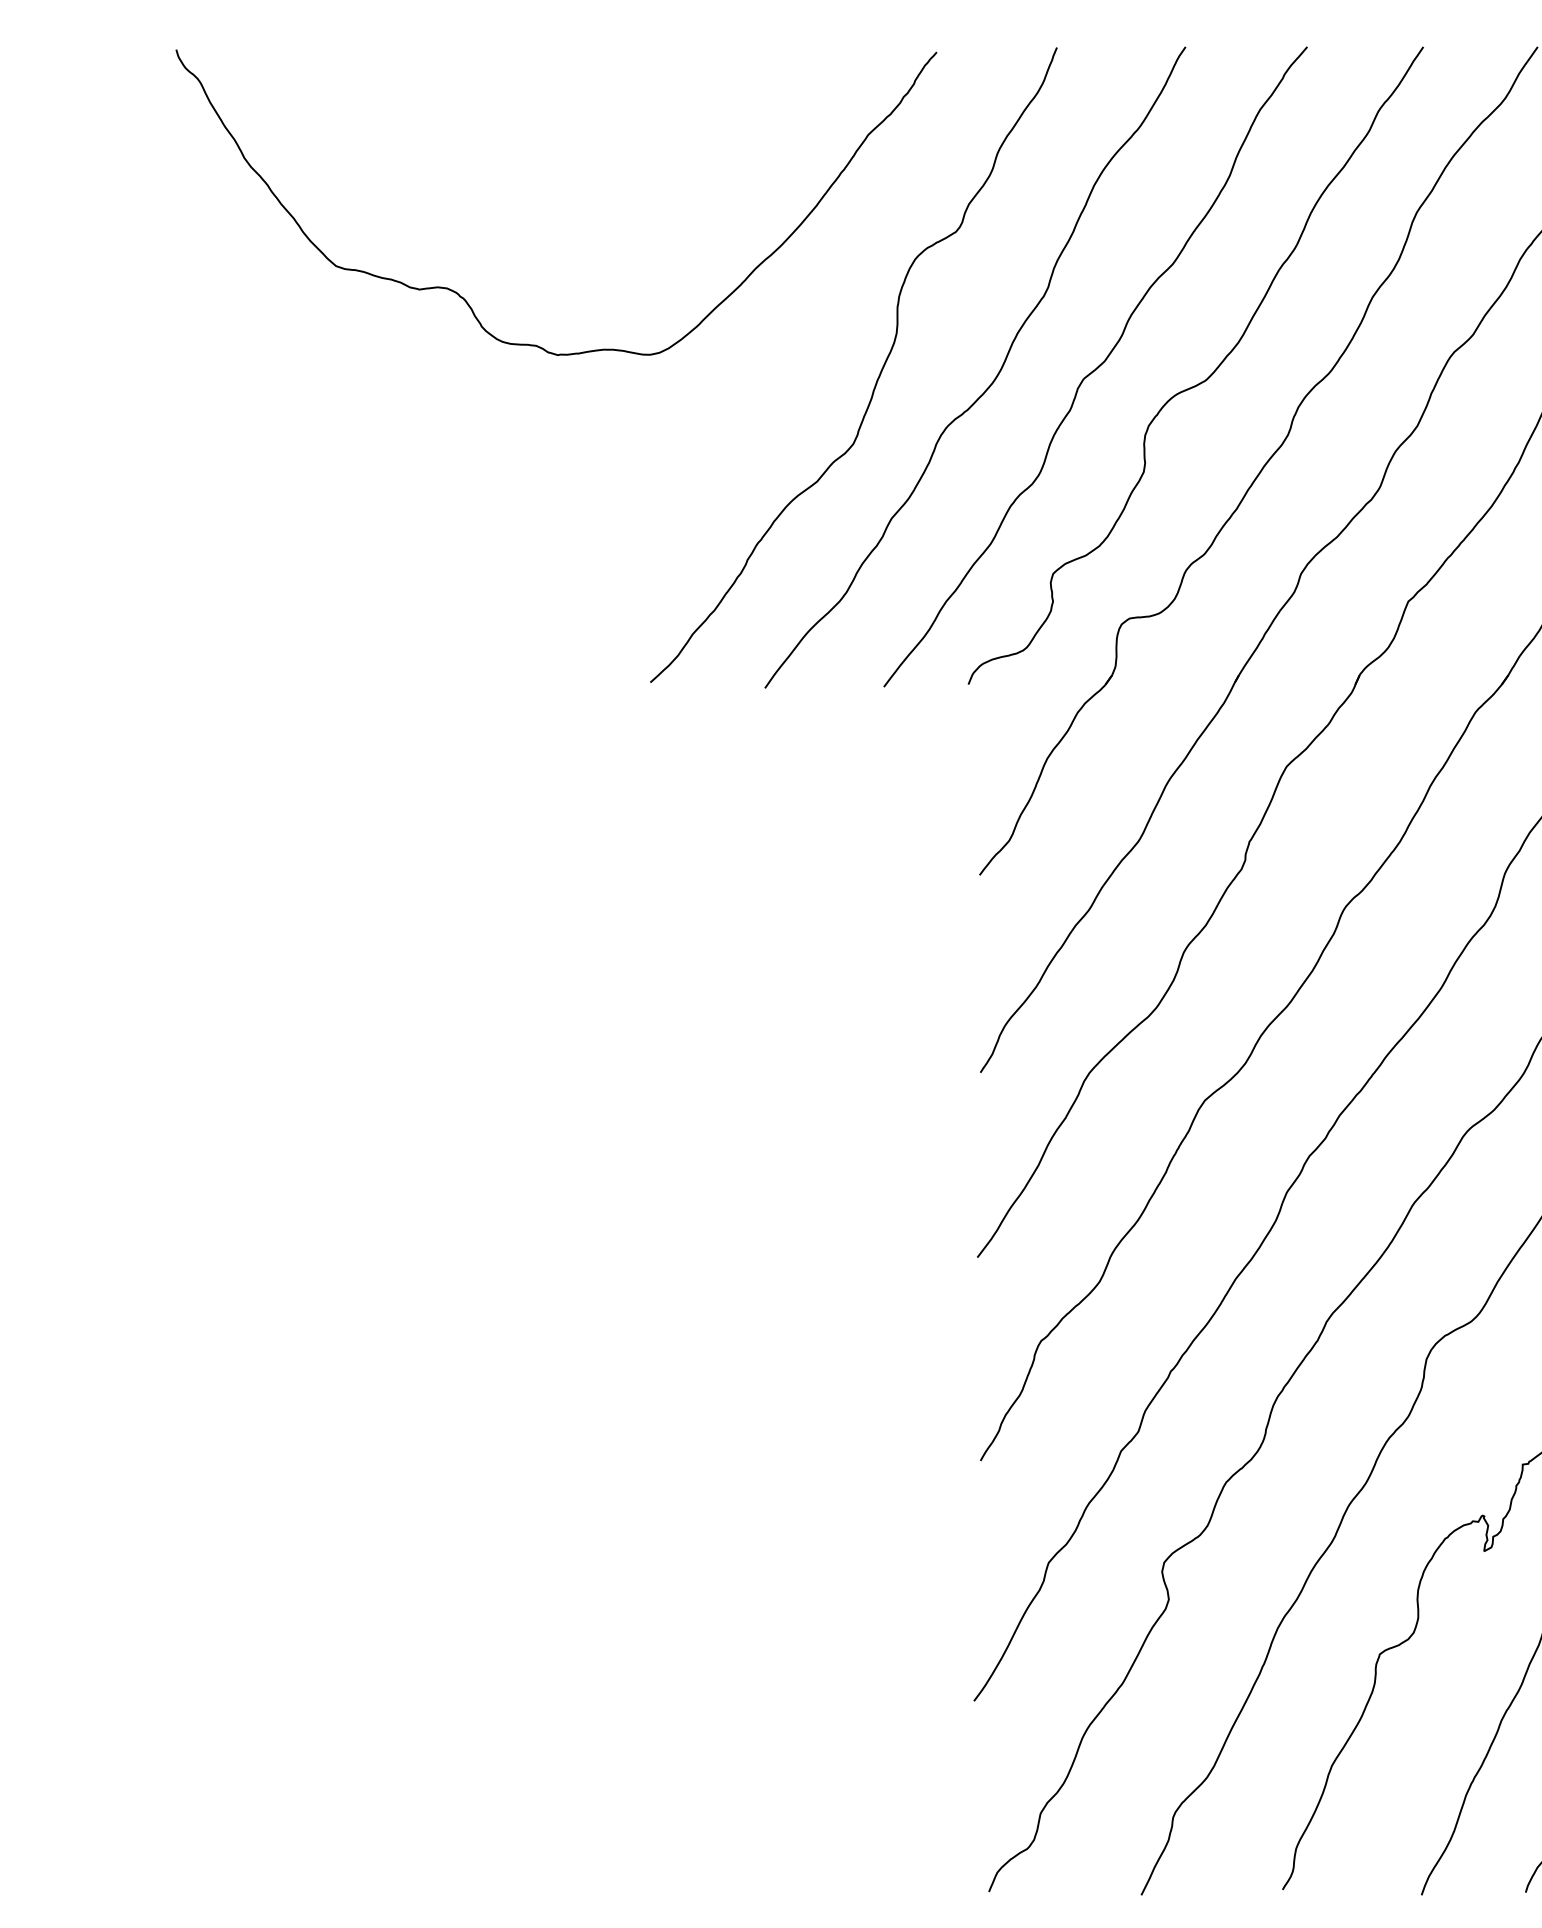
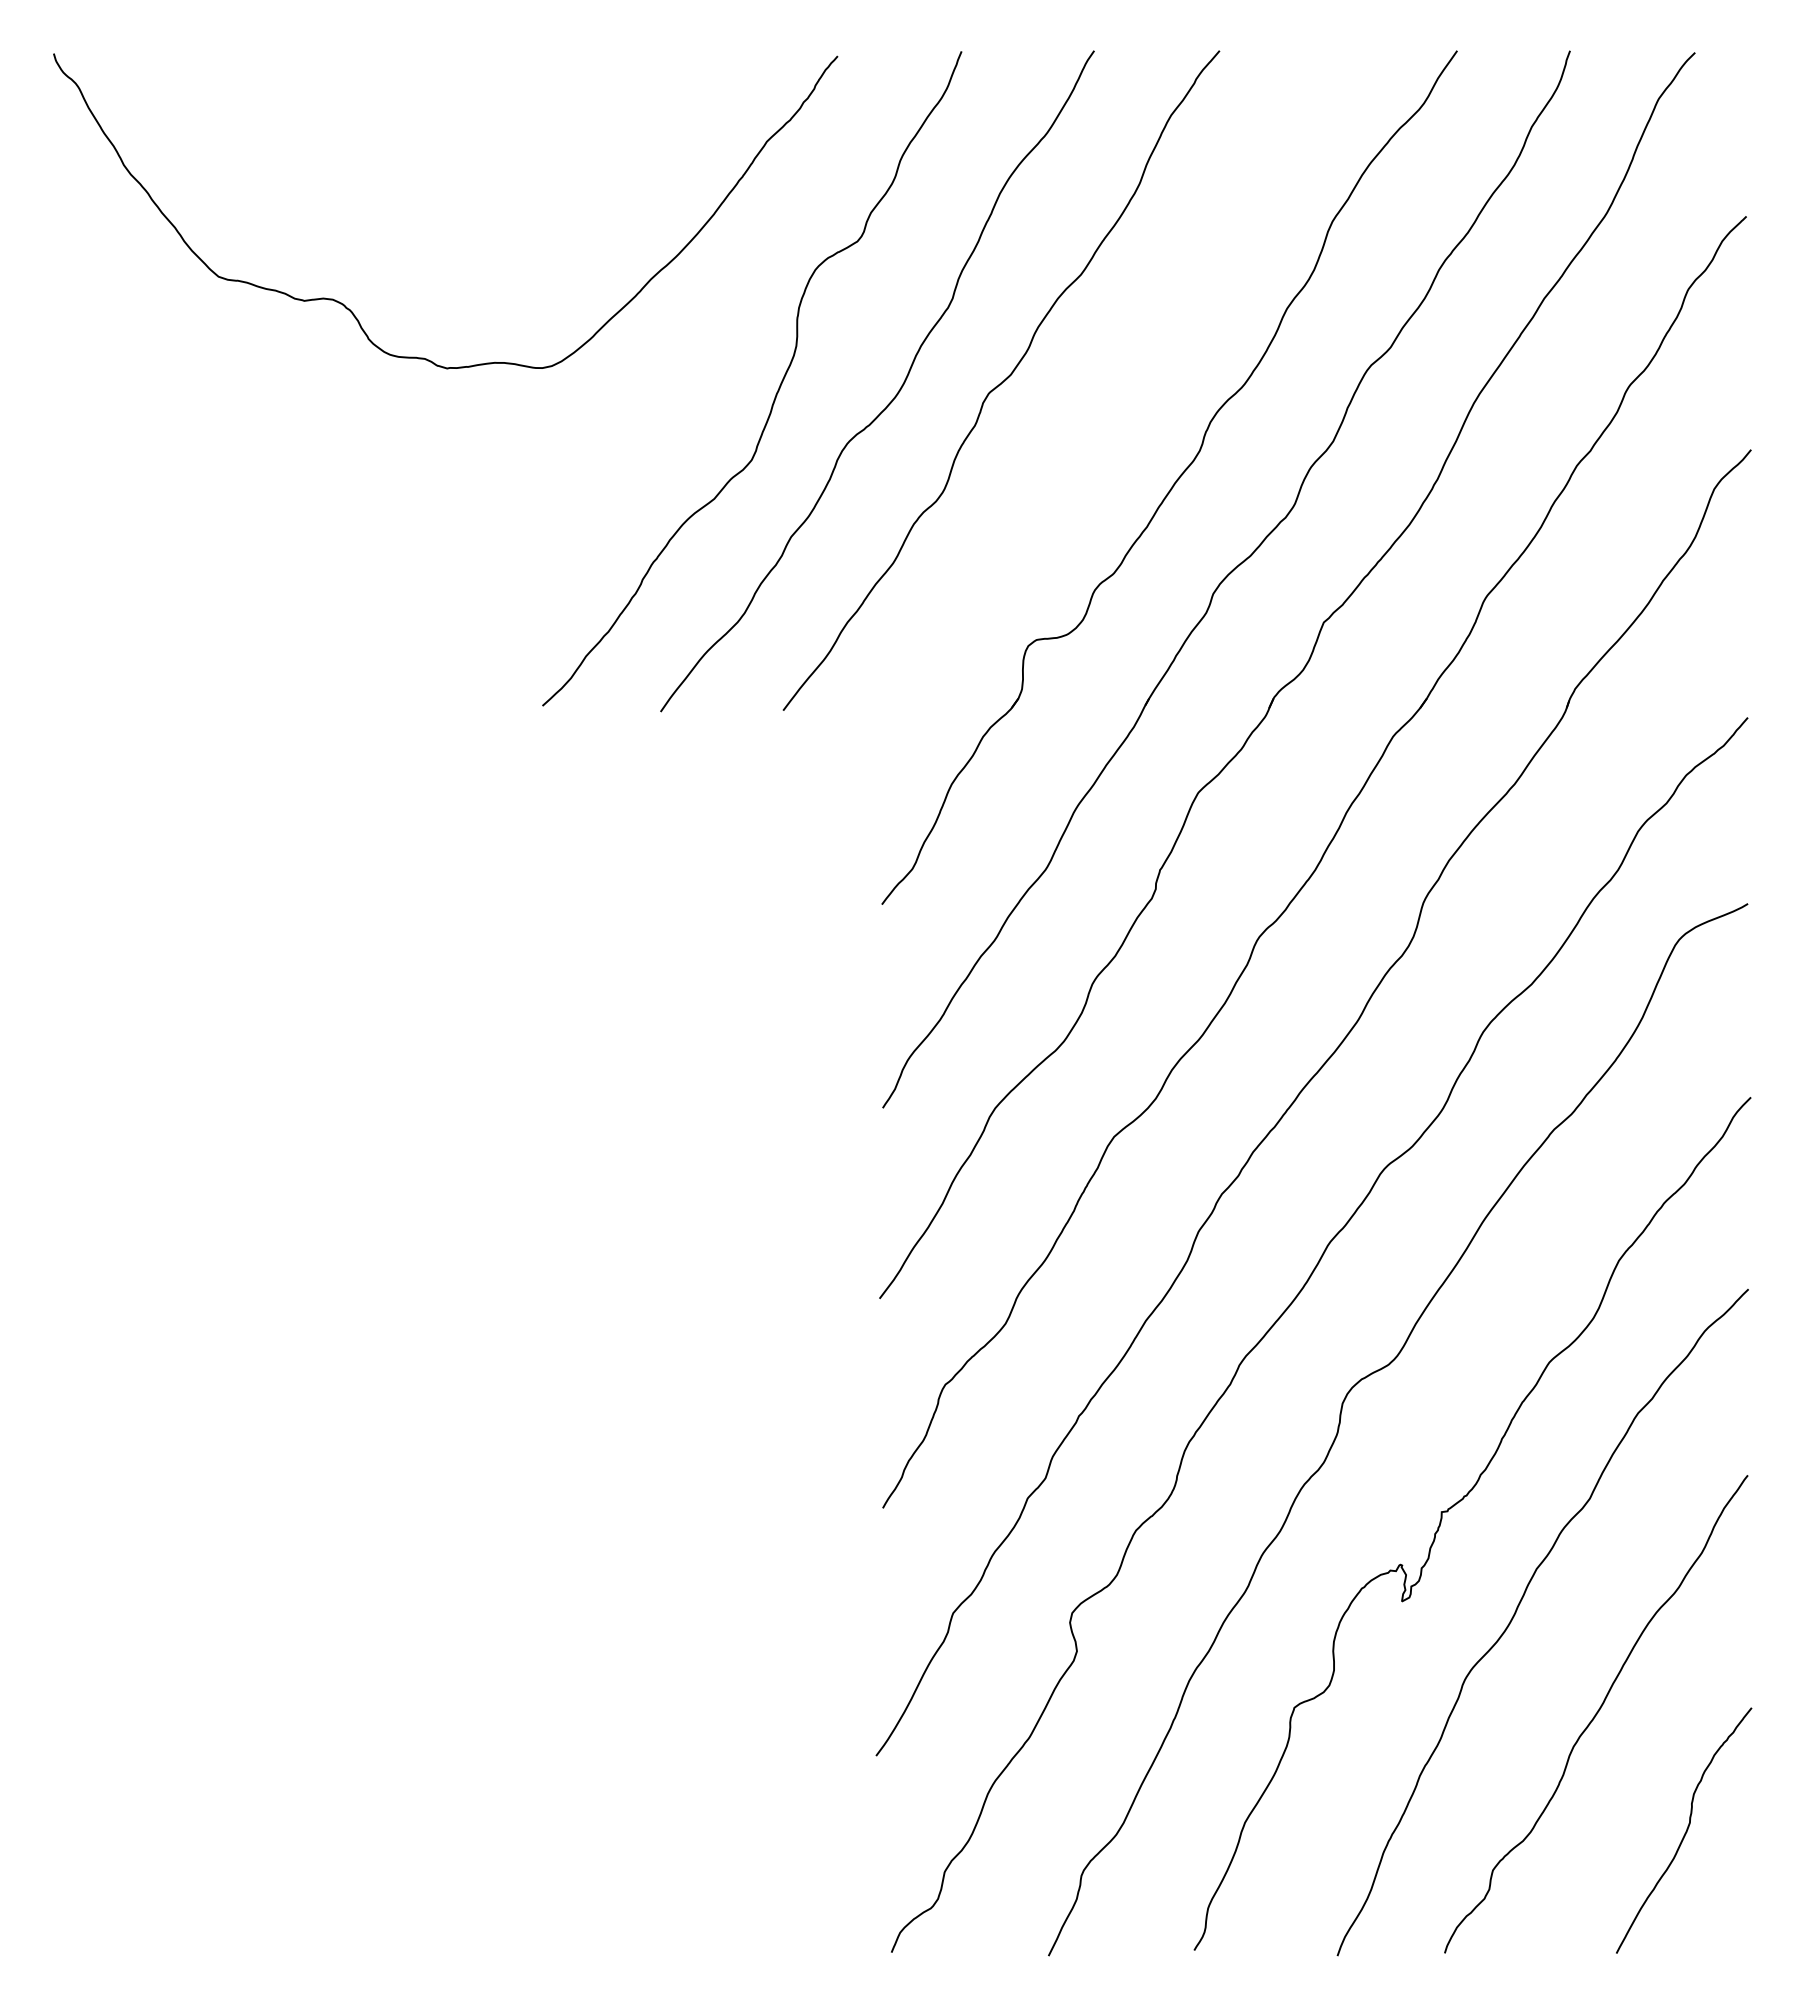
curve: (1207, 377) -> (1116, 391), removed

